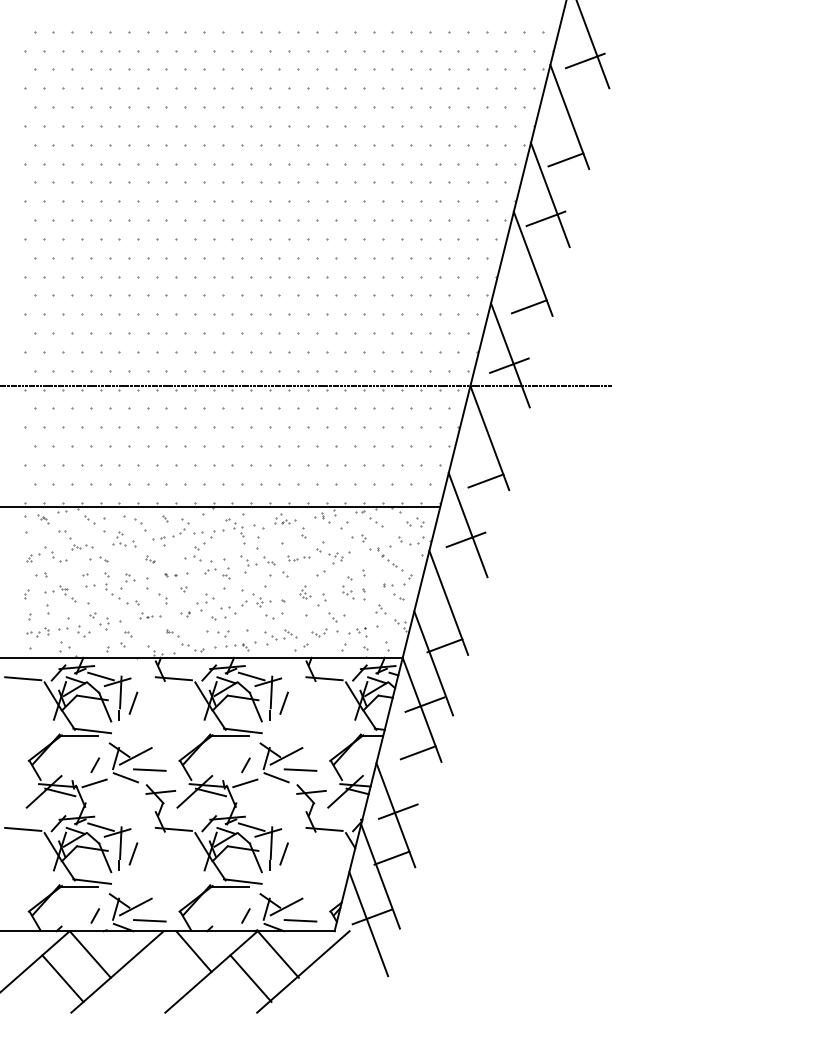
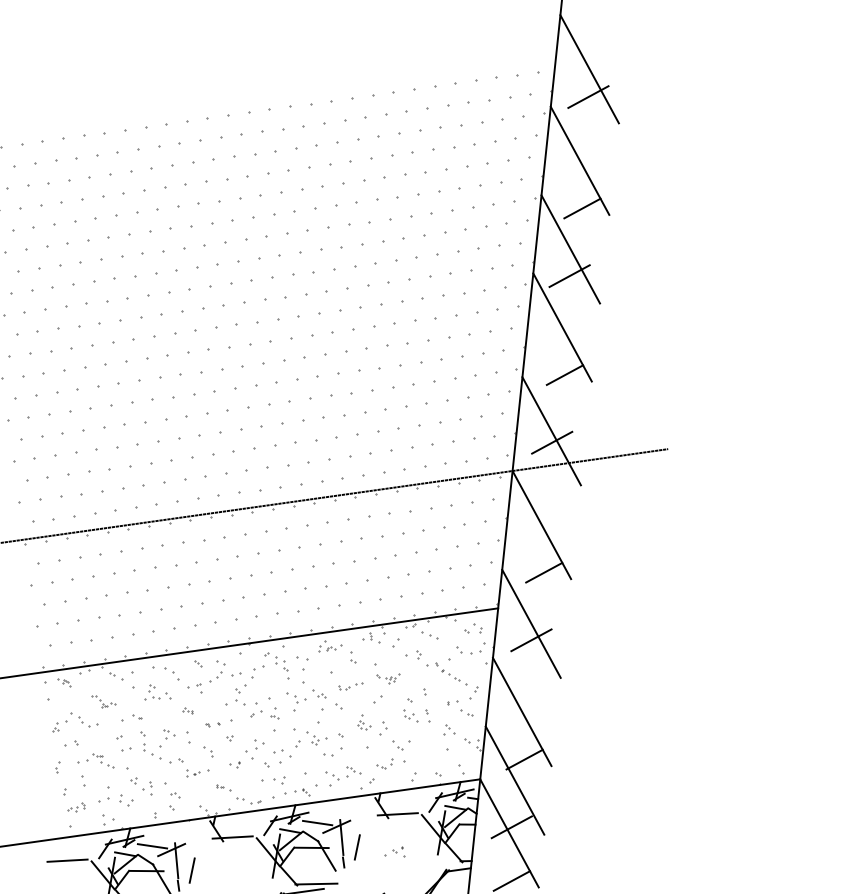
part: (75, 540) -> (103, 701), size x0.6
part: (333, 556) -> (388, 678), size x0.6
part: (37, 632) -> (76, 807), size x0.7
part: (357, 632) -> (394, 853), moved

